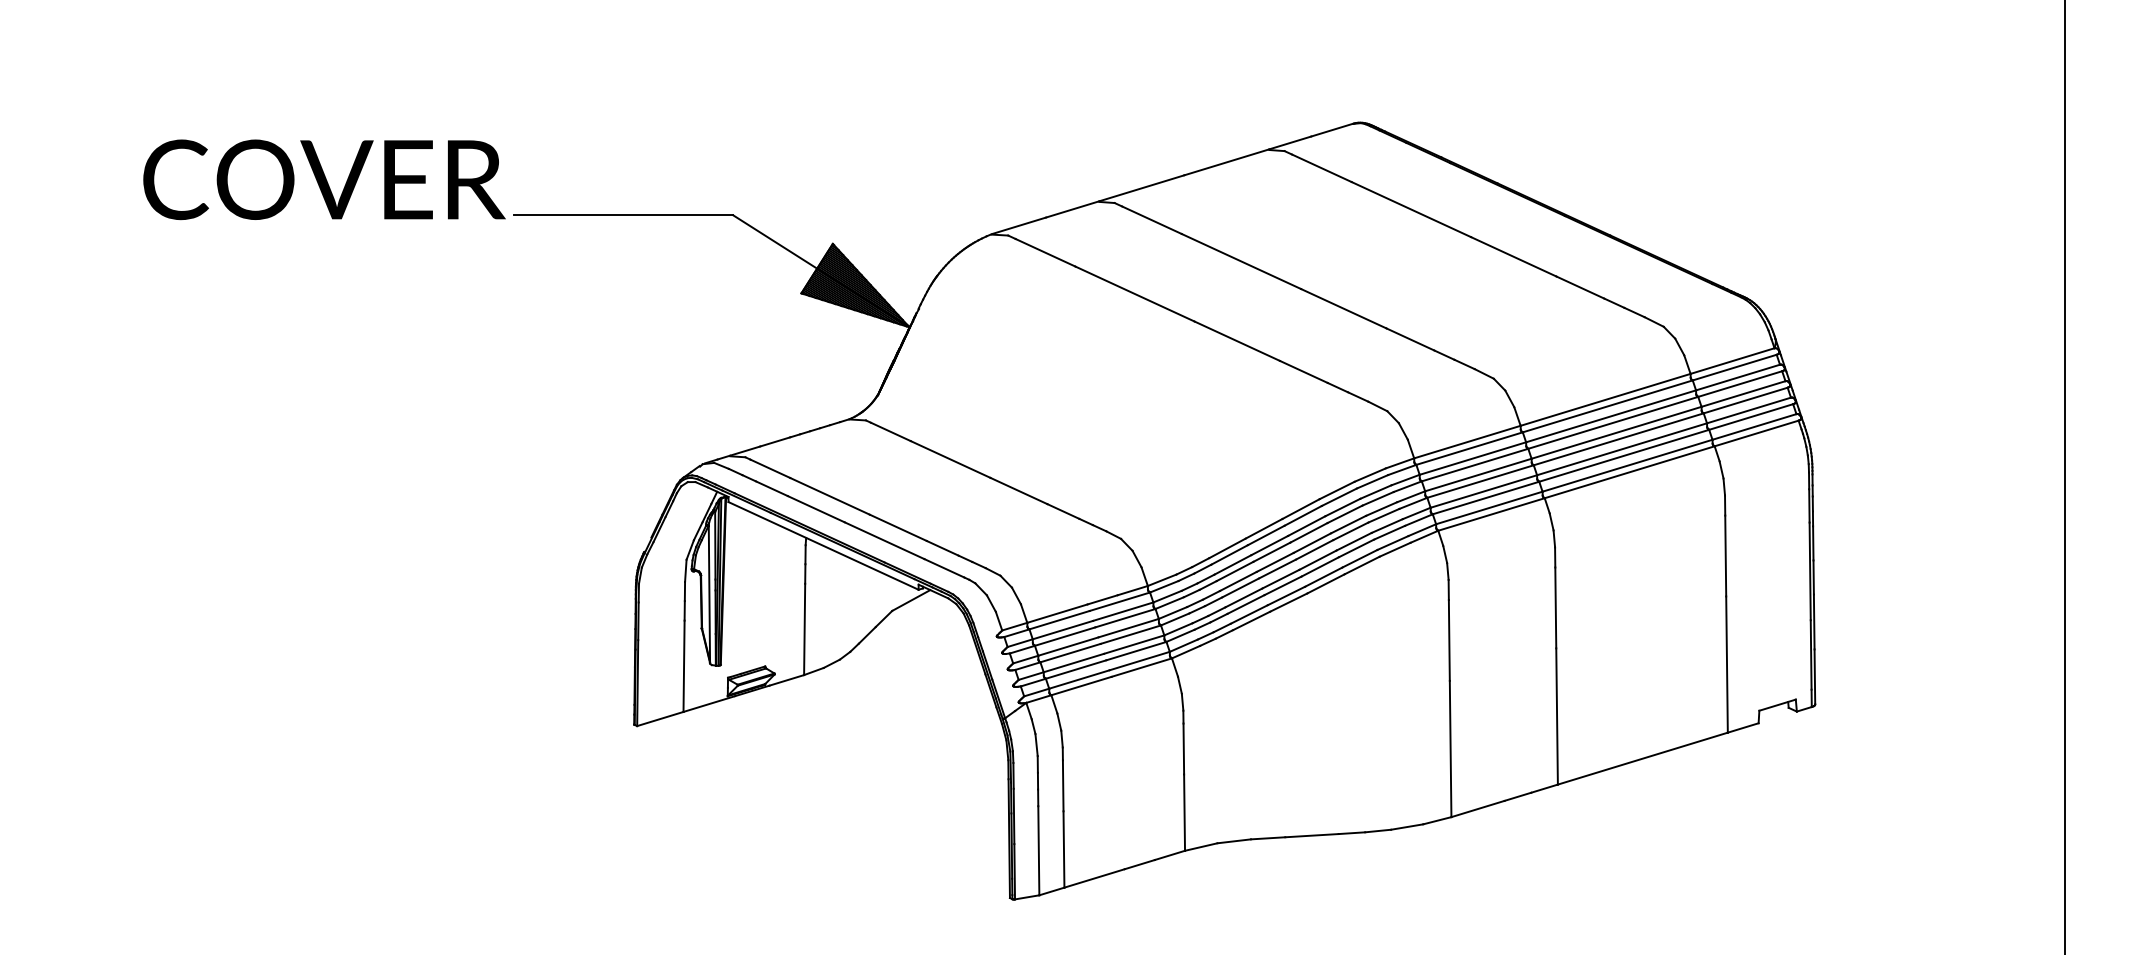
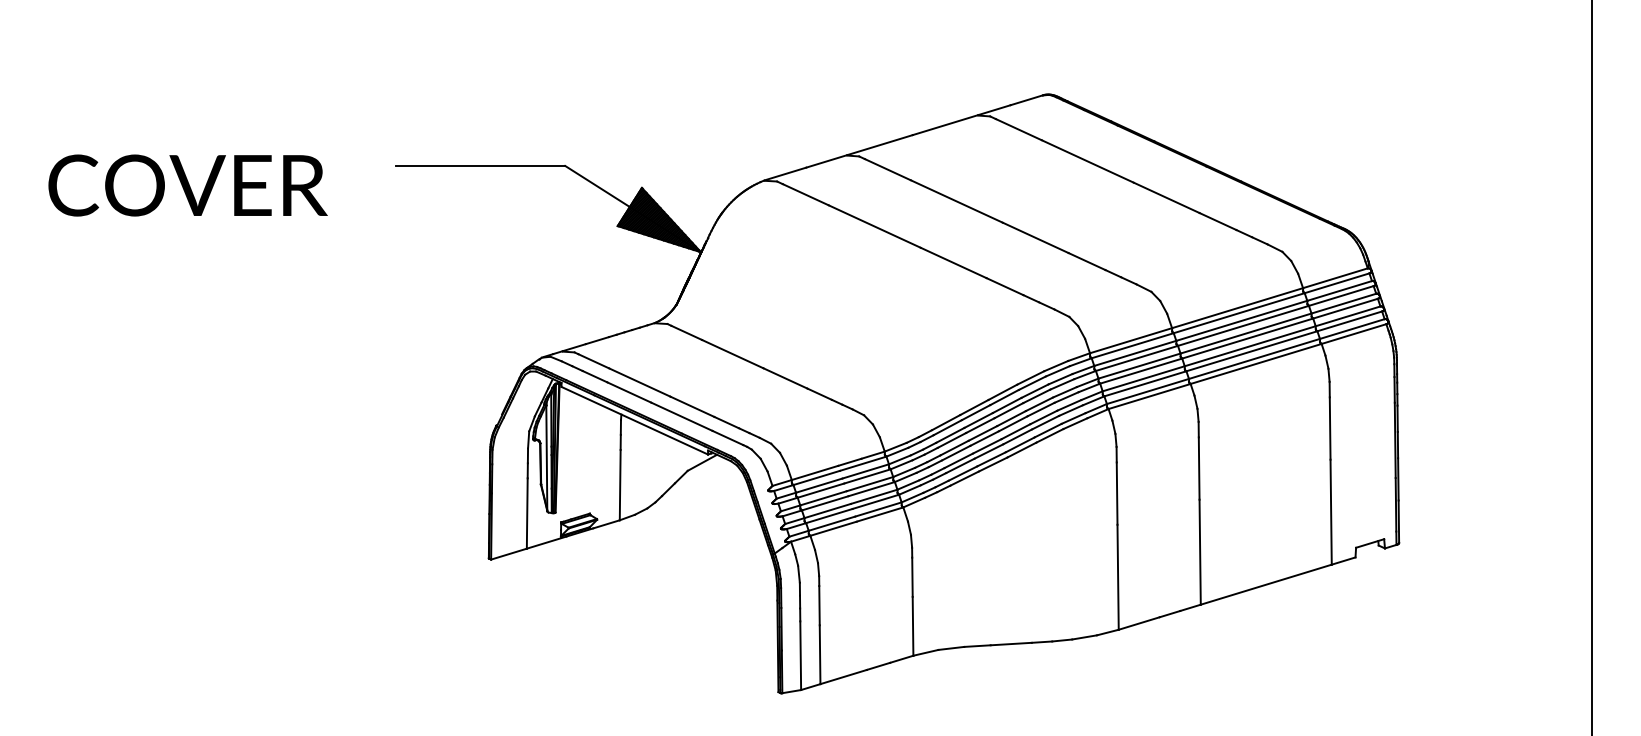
text: (323, 179) -> (187, 185), moved

